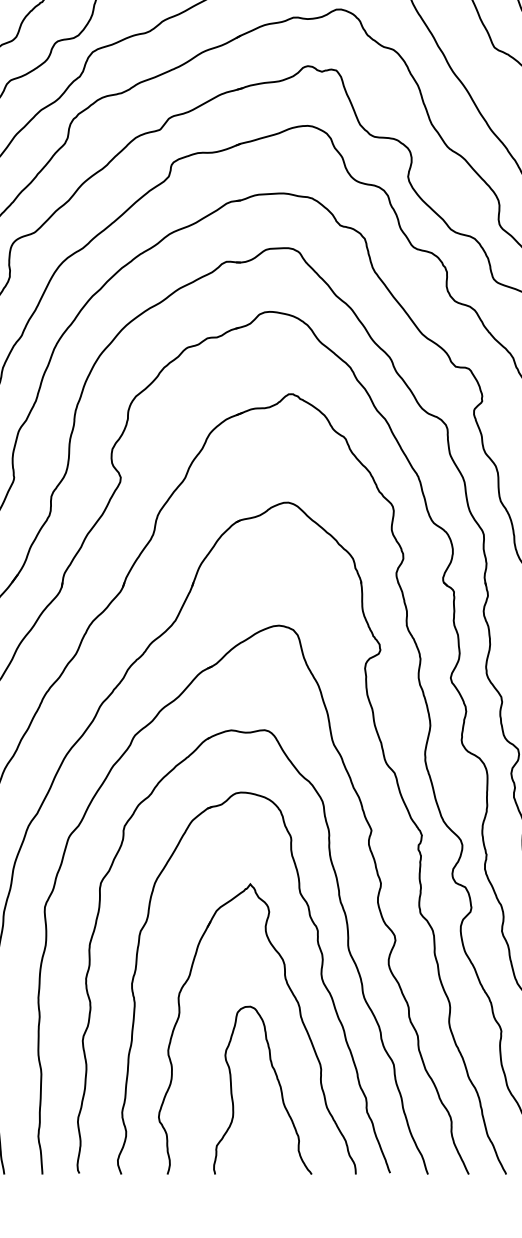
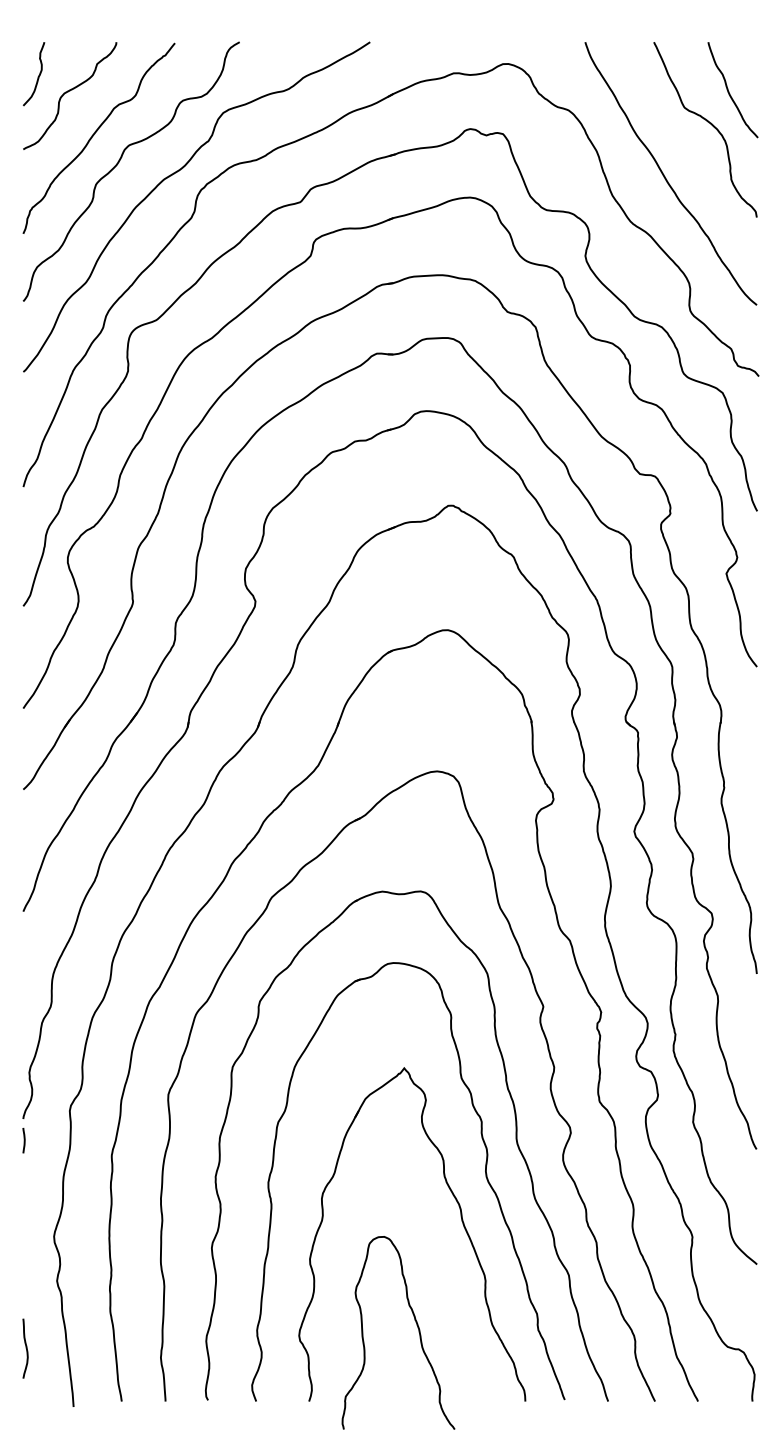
curve: (278, 1083) -> (416, 1325), moved

